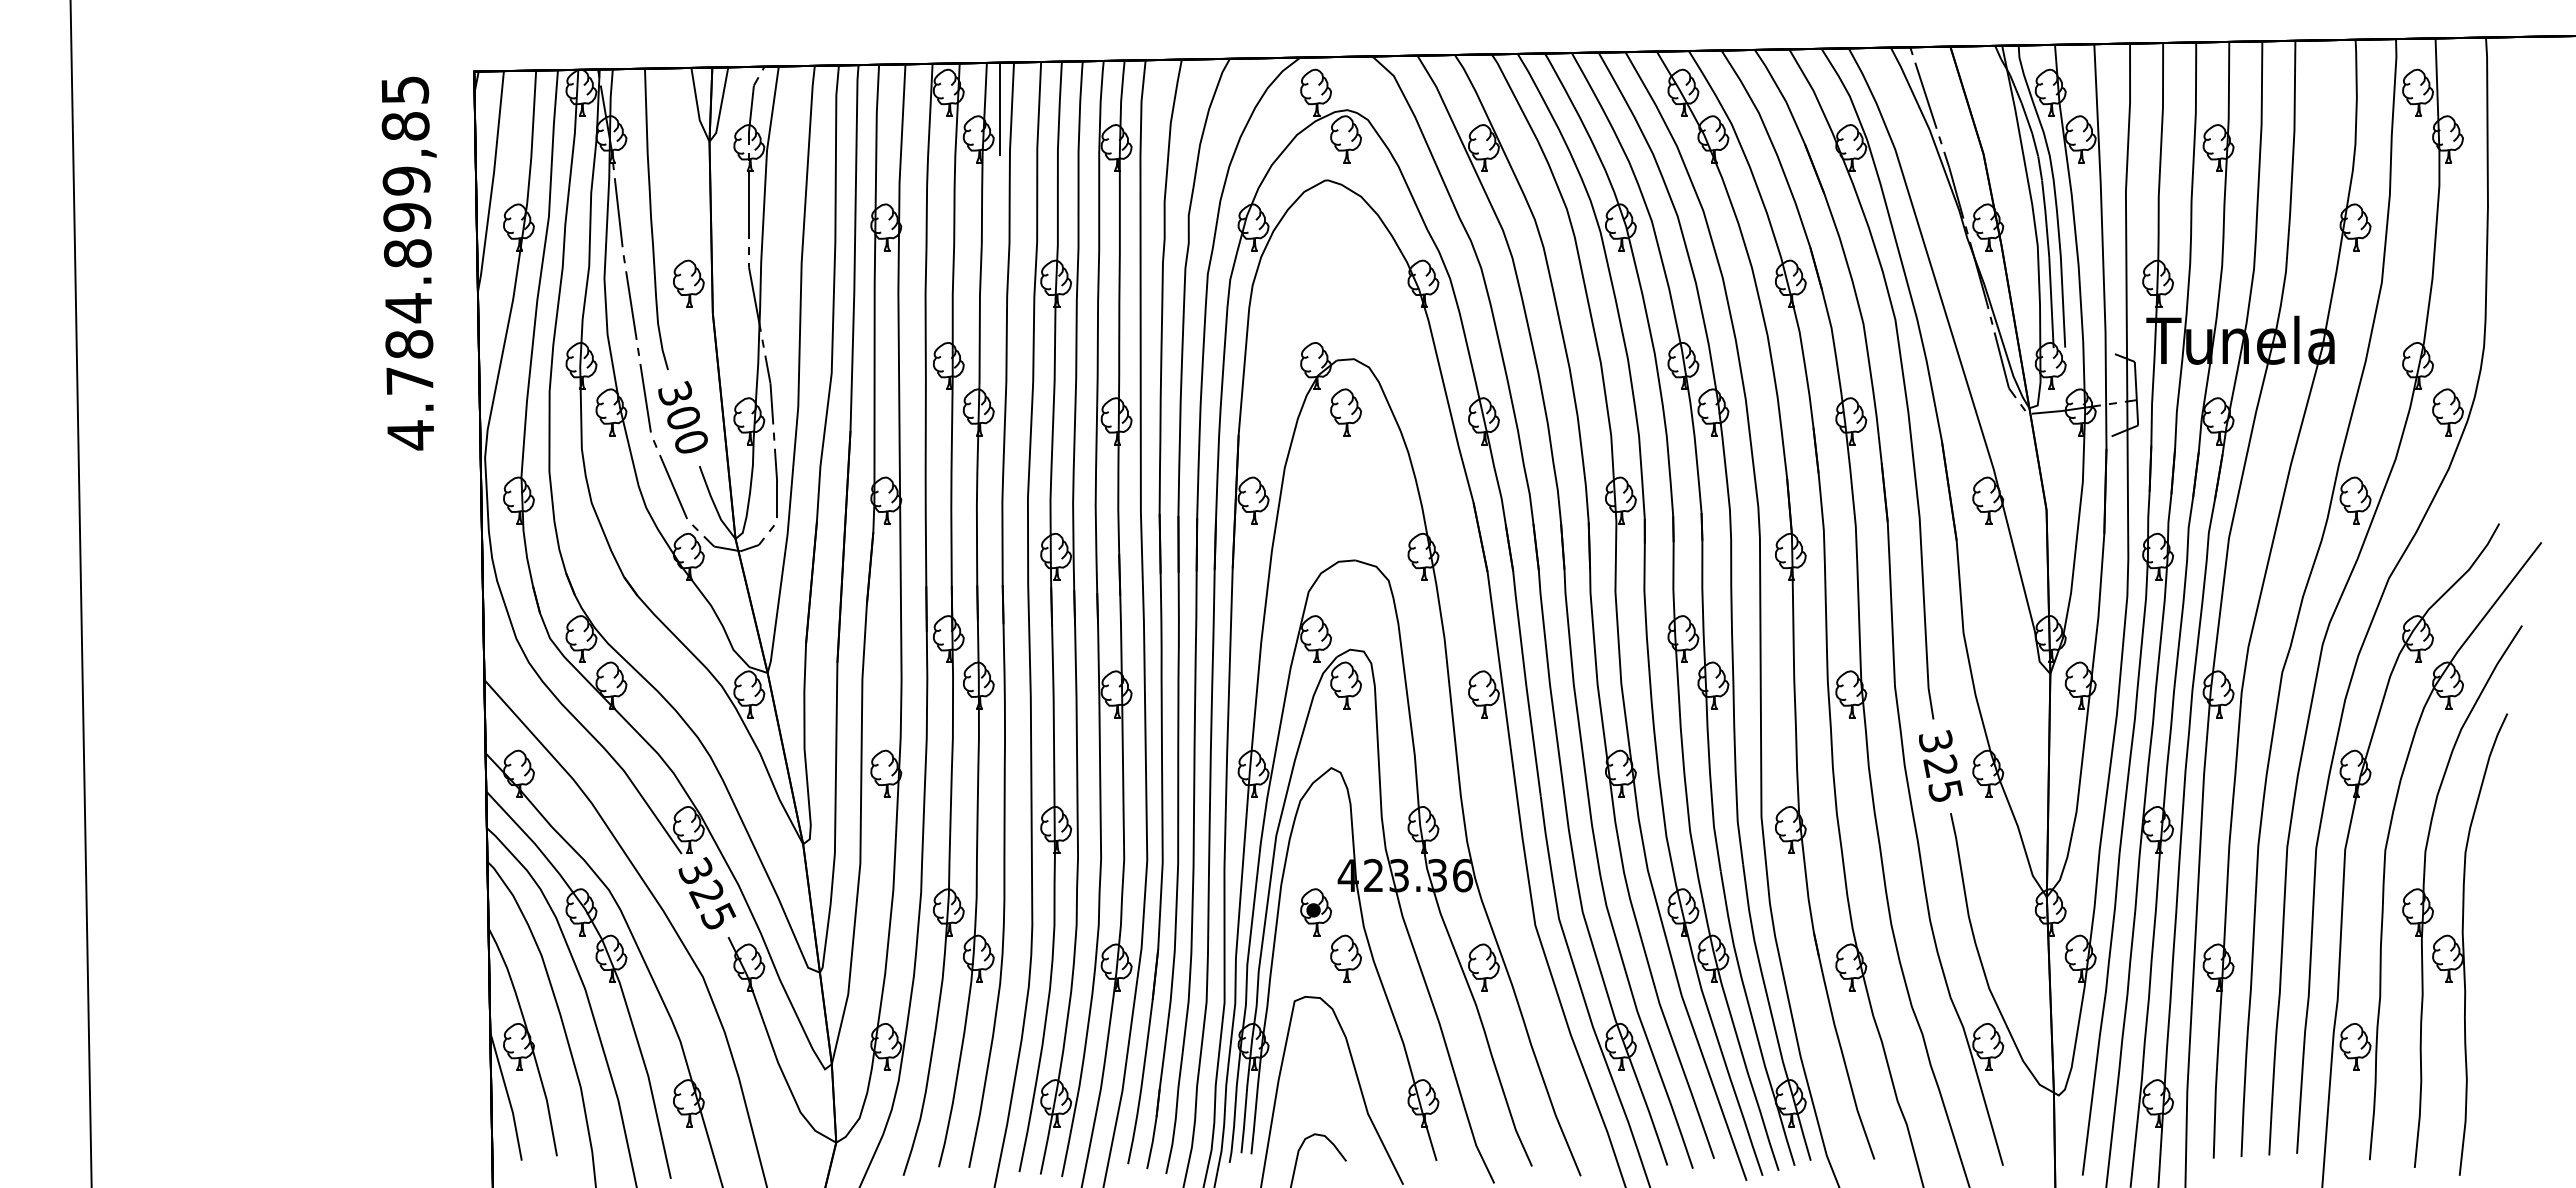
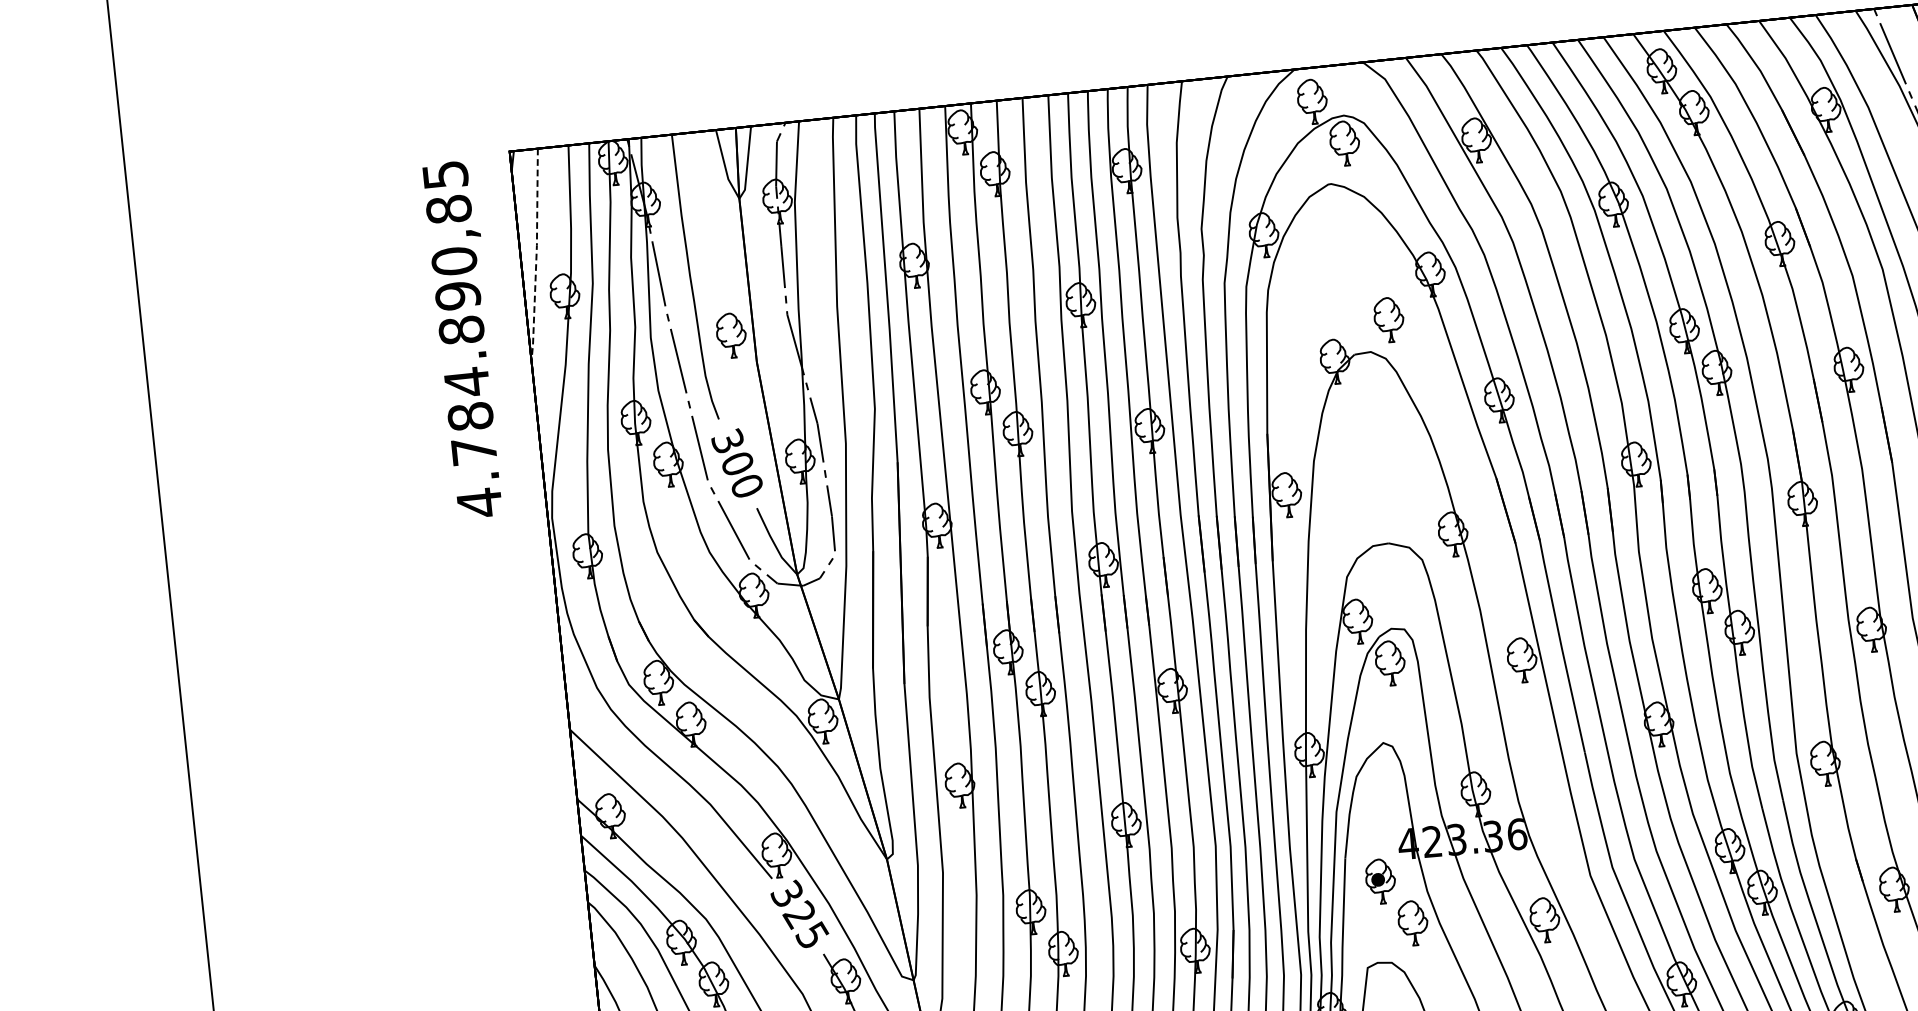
line: (1000, 108) -> (1013, 142), removed
text: (406, 180) -> (454, 260), 4.784.899,85 -> 4.784.890,85
line: (492, 181) -> (536, 254), solid -> dashed
part: (1345, 412) -> (1388, 320), moved

